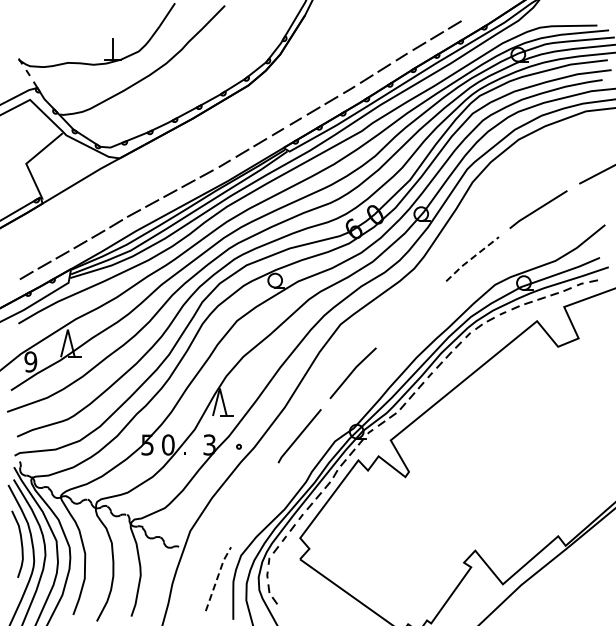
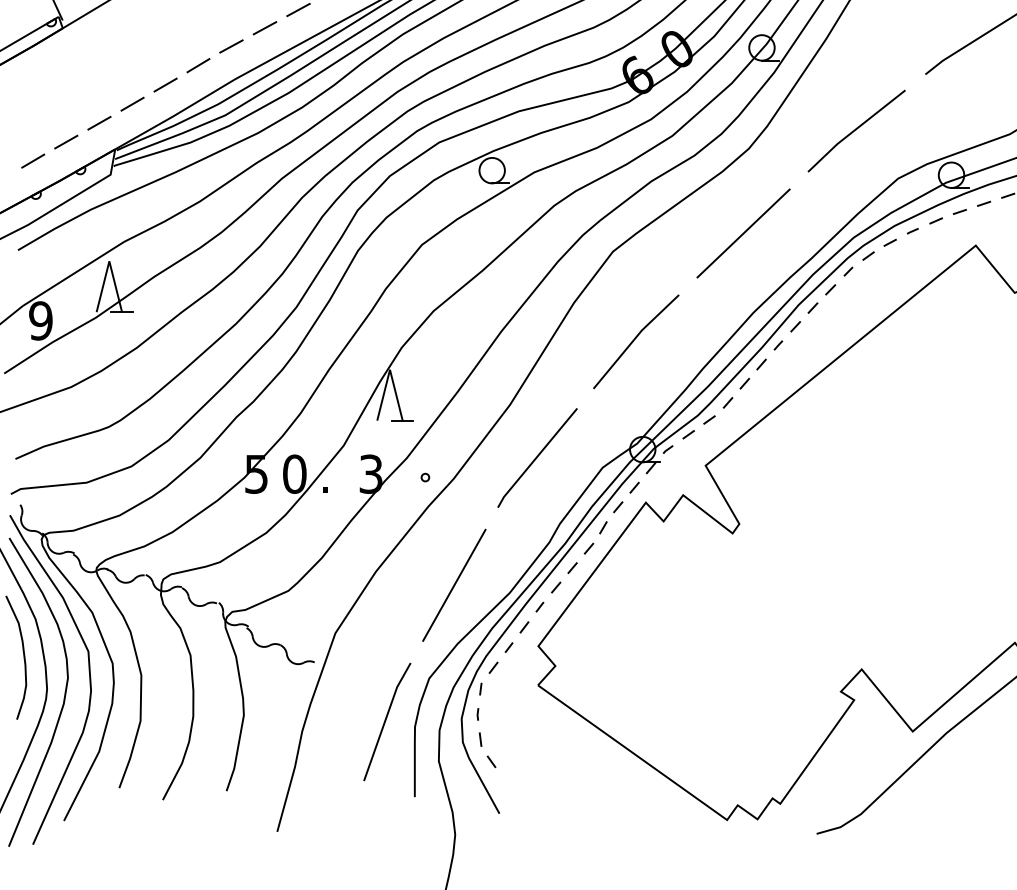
line: (472, 258) -> (856, 129), dashed -> solid
line: (411, 314) -> (743, 233), added
line: (254, 505) -> (453, 585), added
line: (217, 578) -> (385, 720), dashed -> solid

